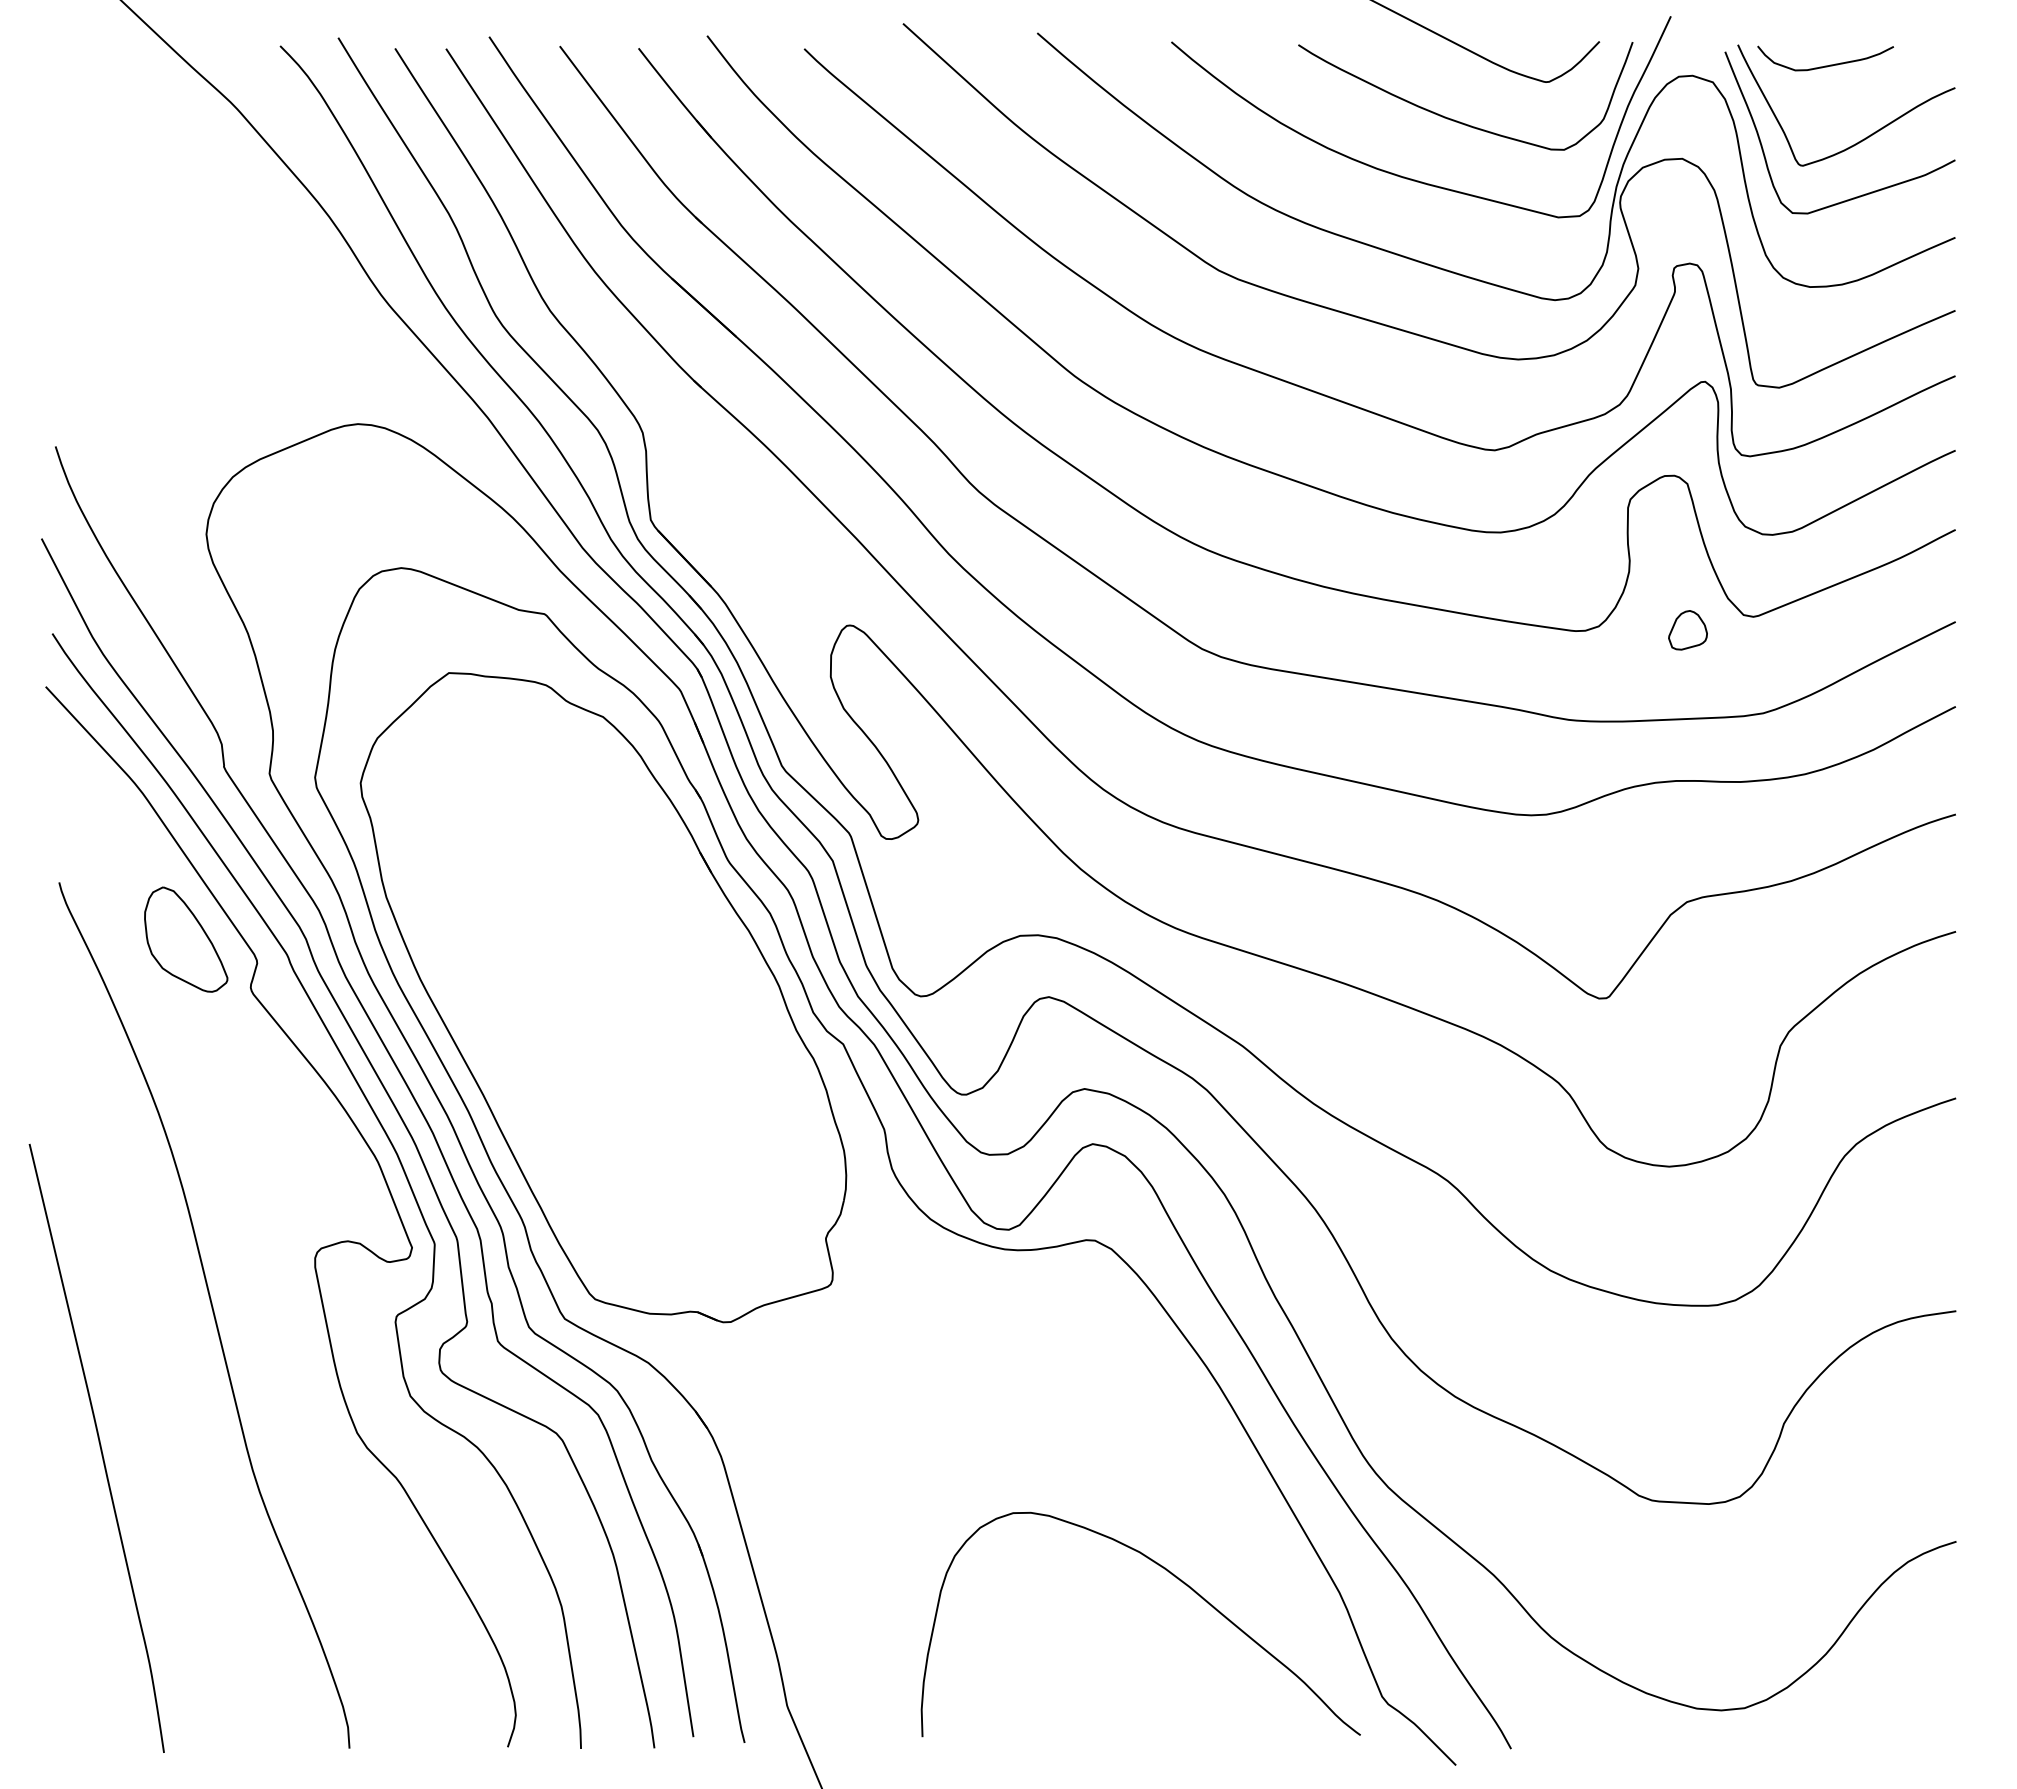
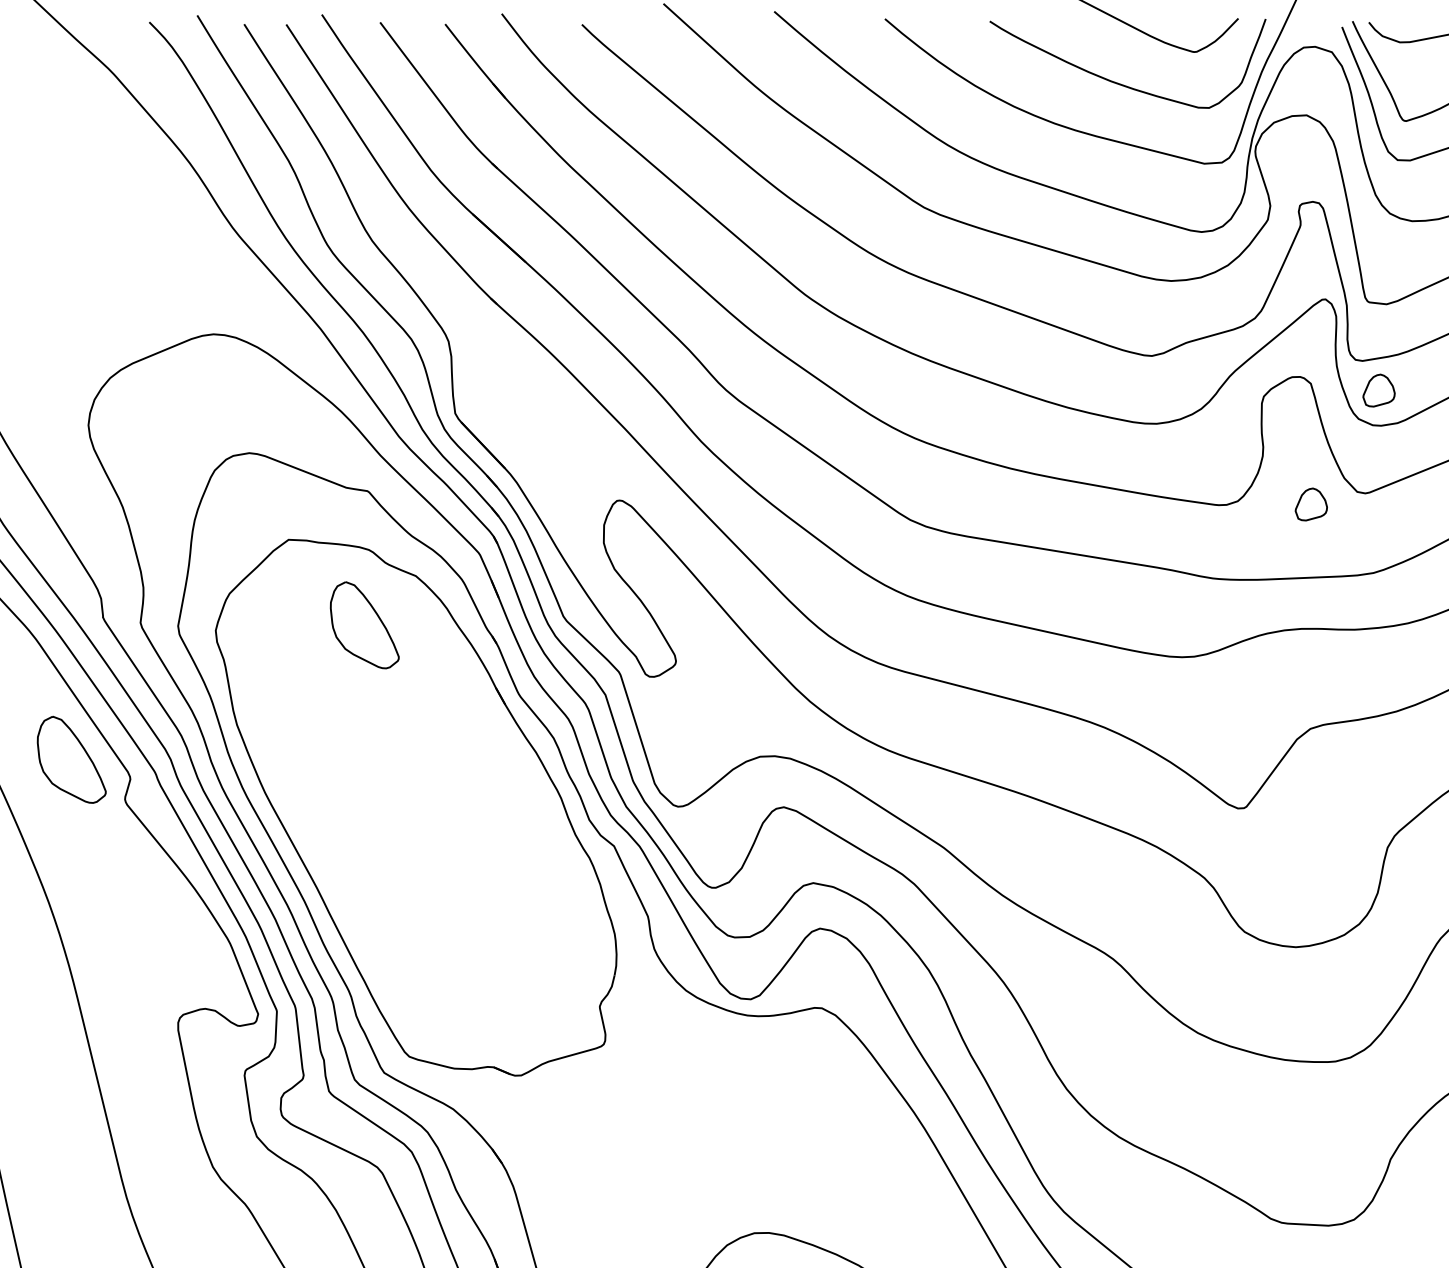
part: (1769, 492) -> (1378, 390), added
part: (541, 776) -> (365, 625), added

